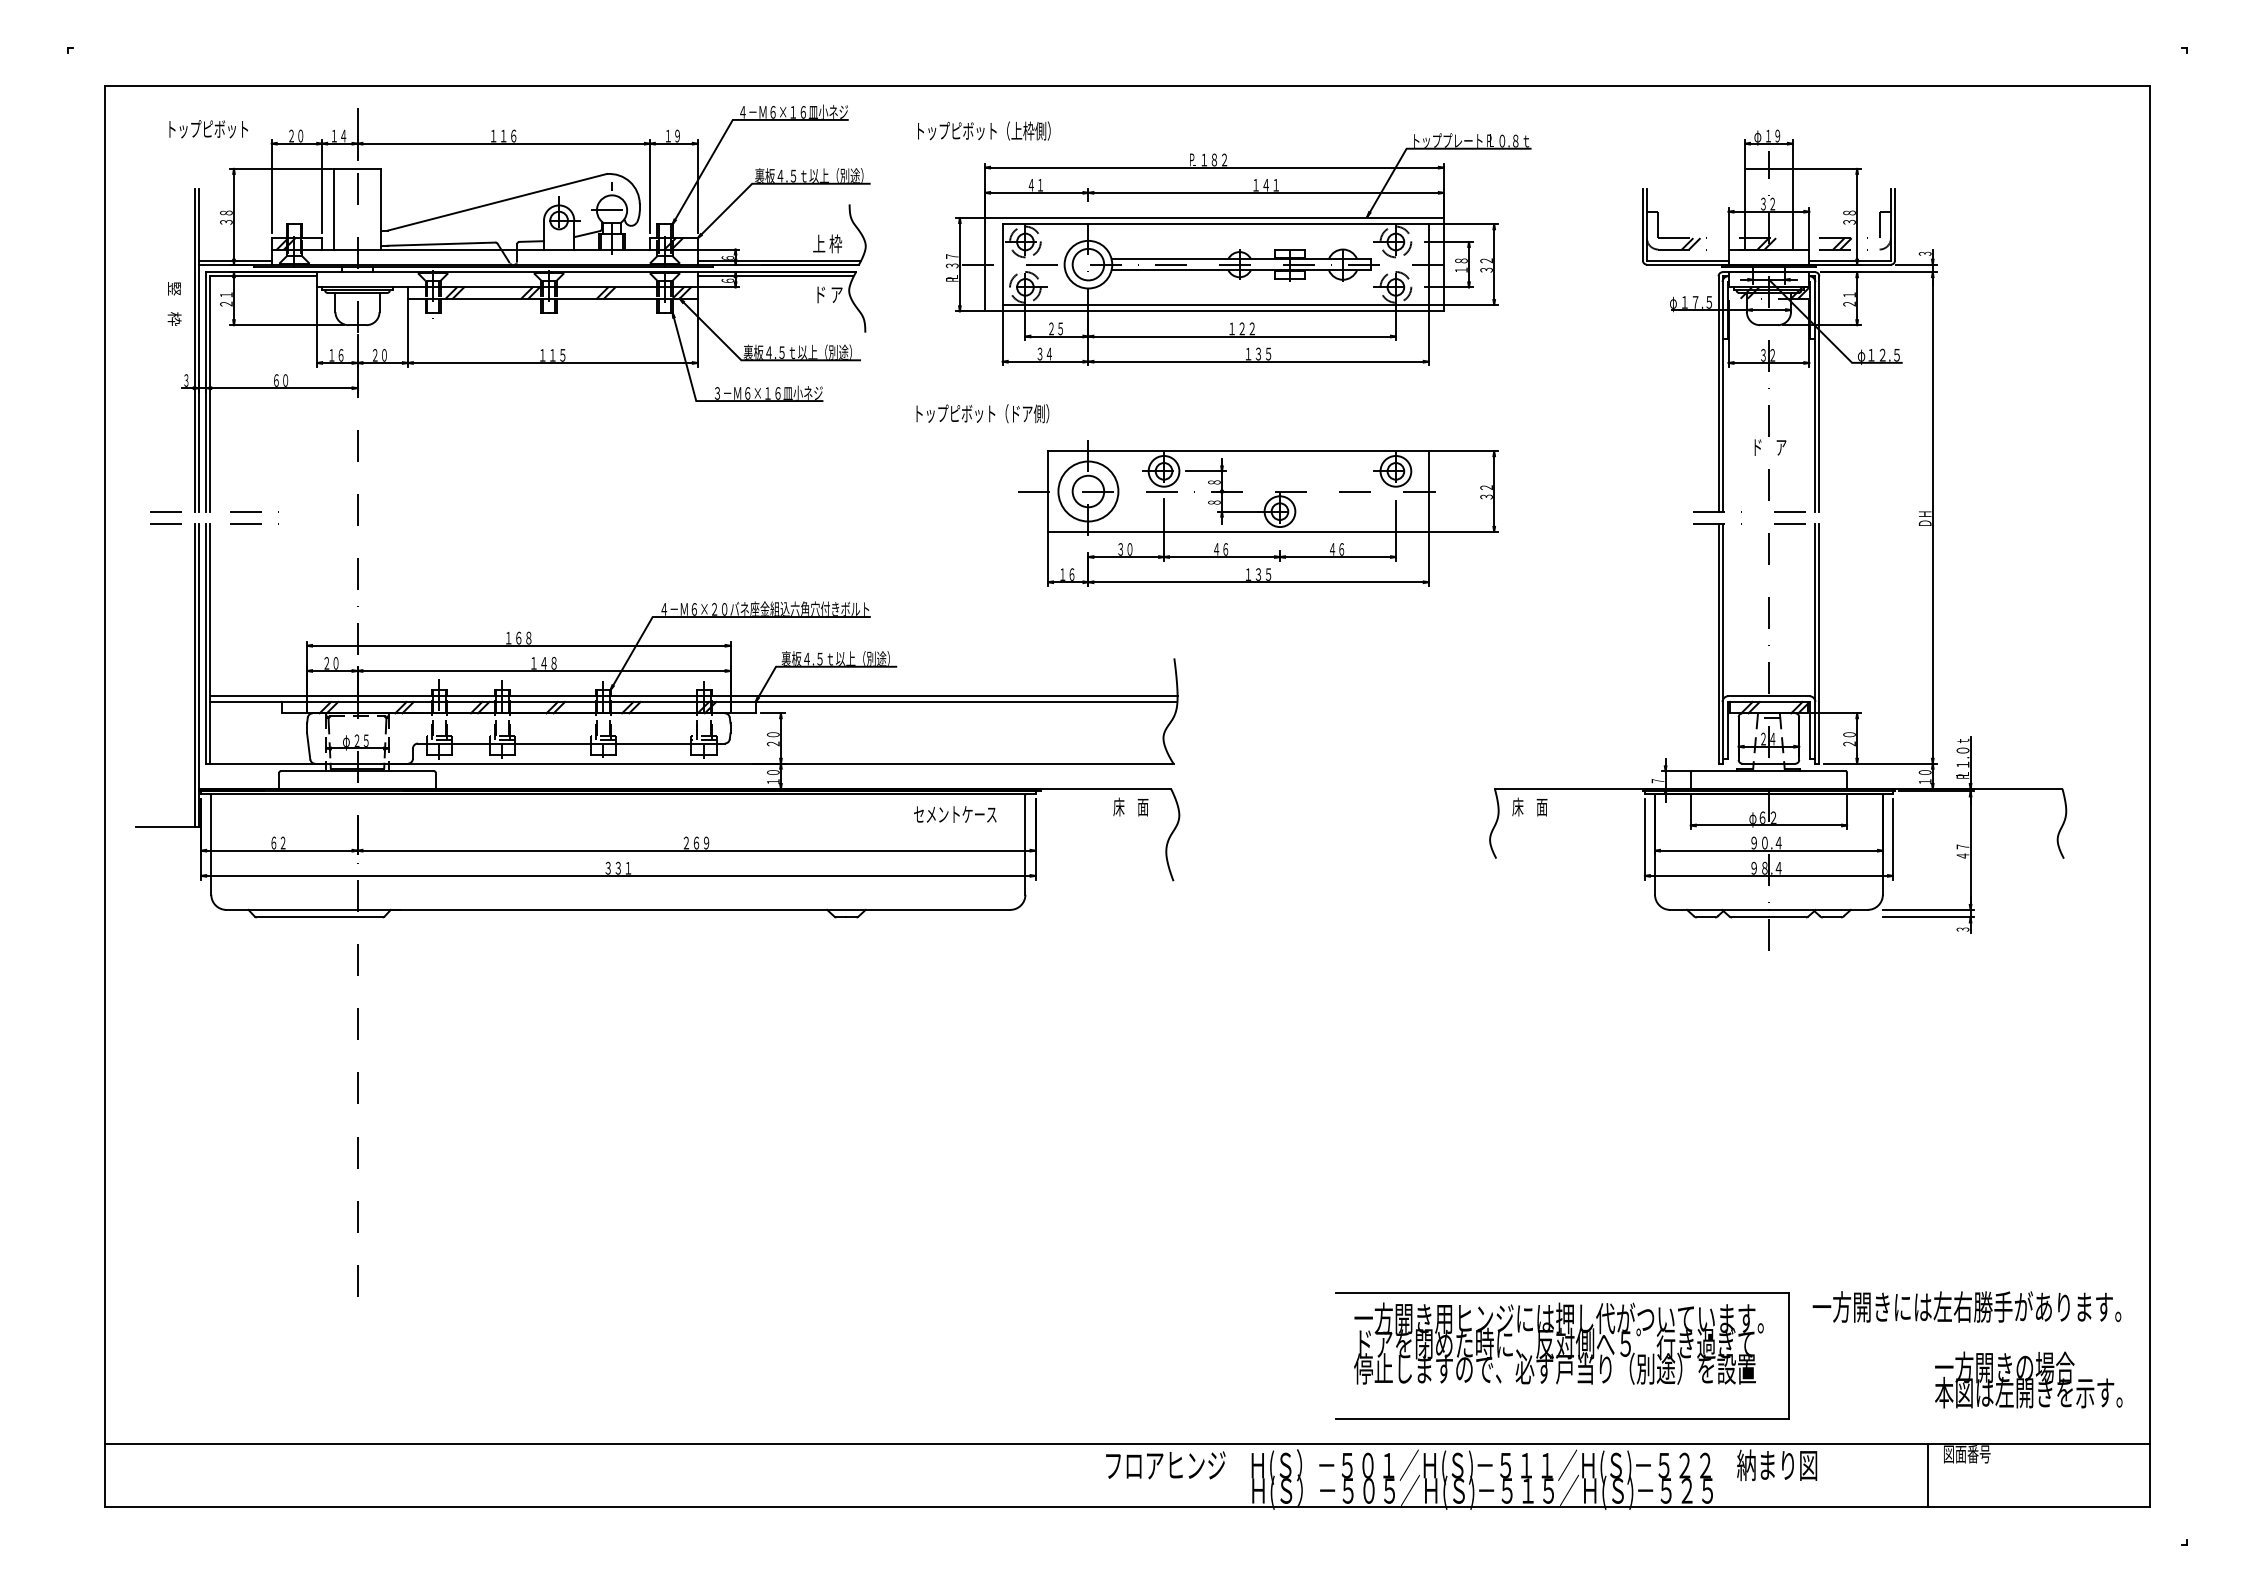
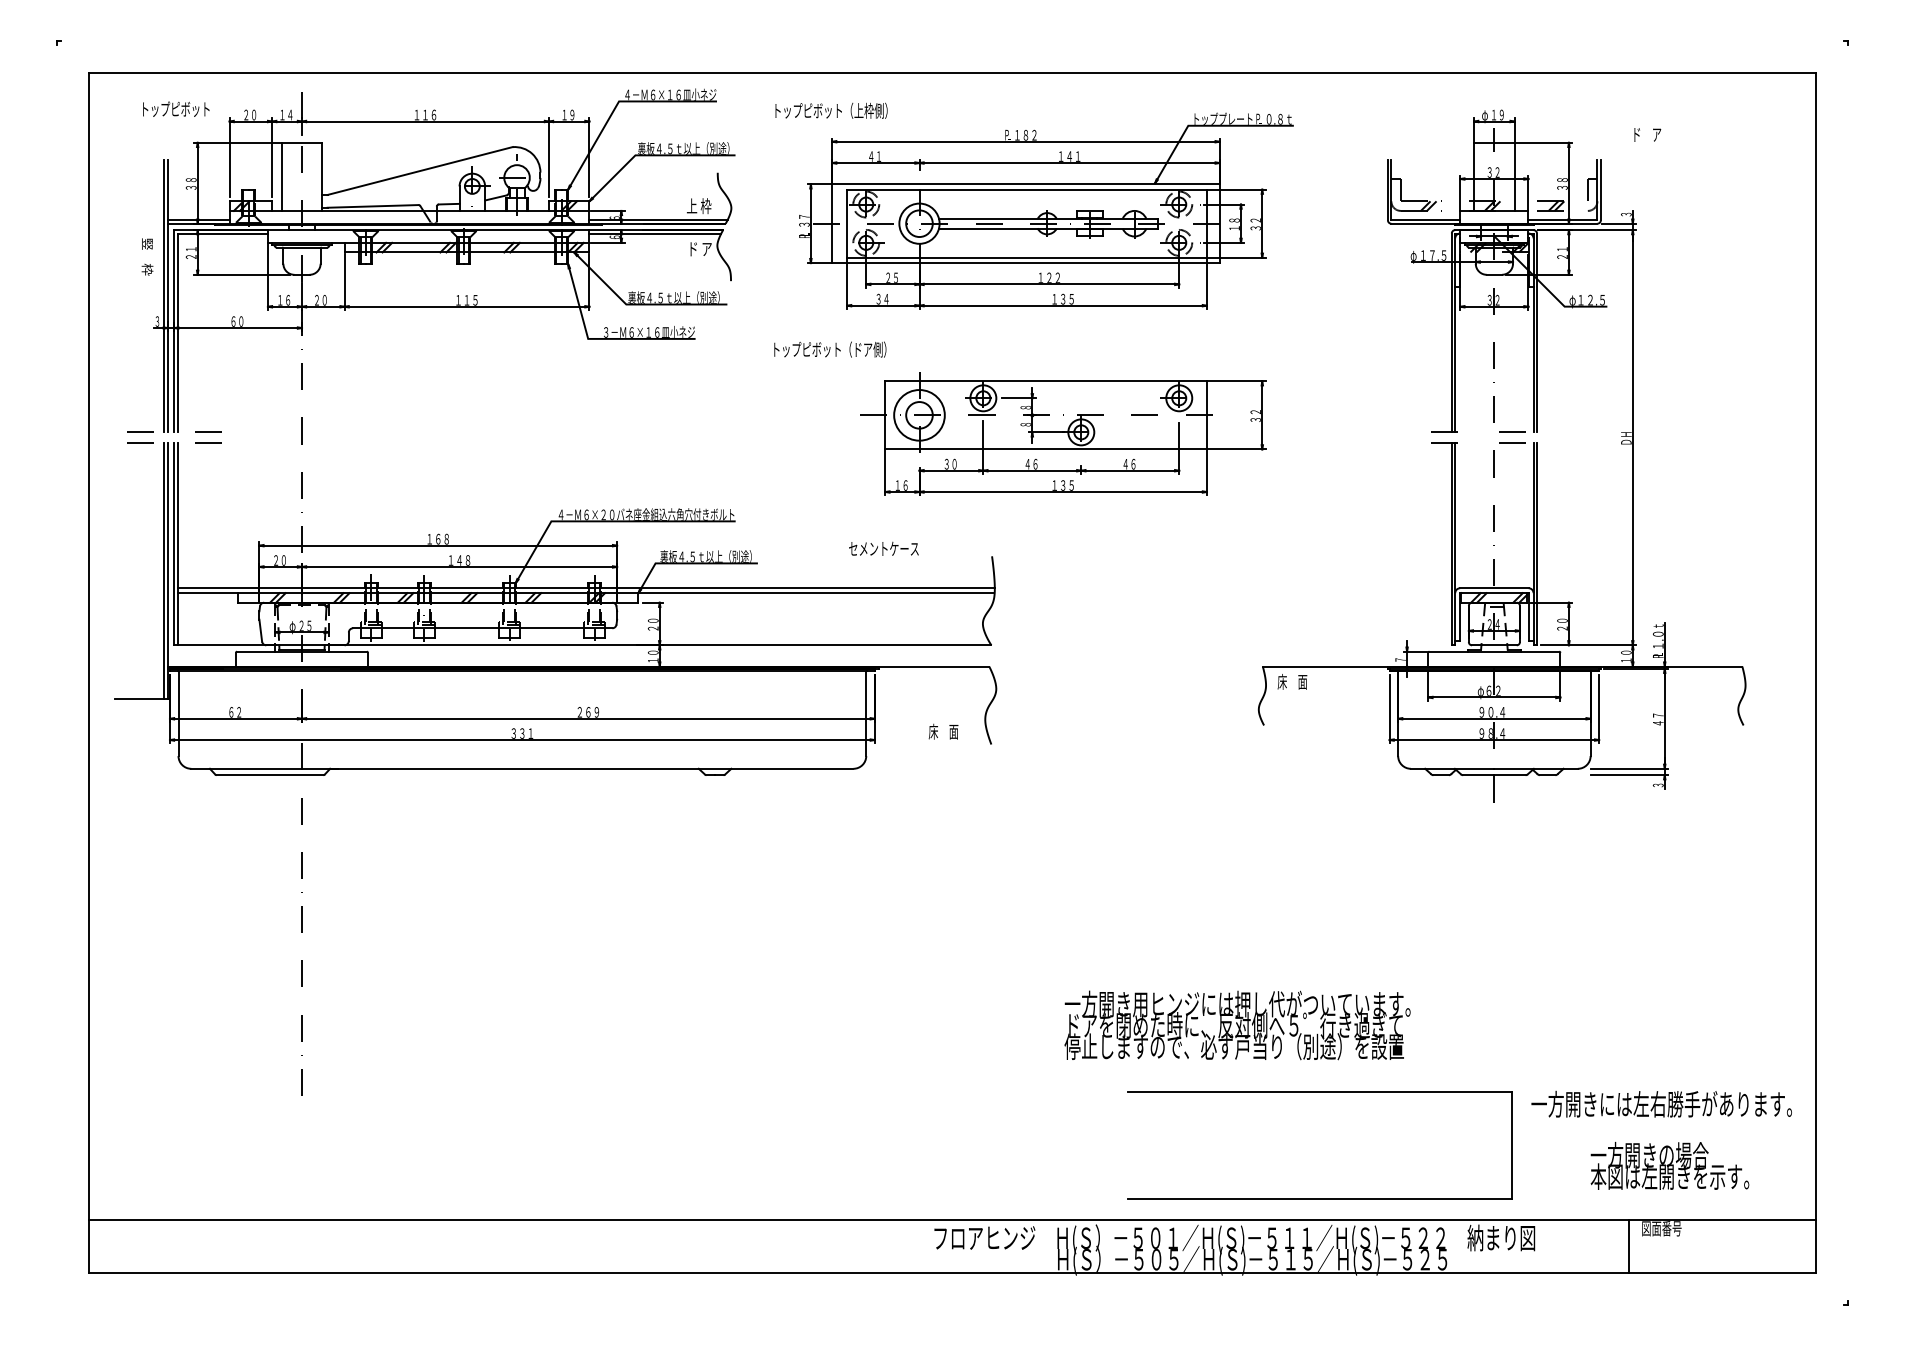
text: (1770, 447) -> (1647, 134), moved
text: (1130, 806) -> (943, 731), moved
text: (955, 814) -> (884, 548), moved
text: (1558, 1343) -> (1237, 1025), moved
text: (2028, 1379) -> (1669, 1165), moved

